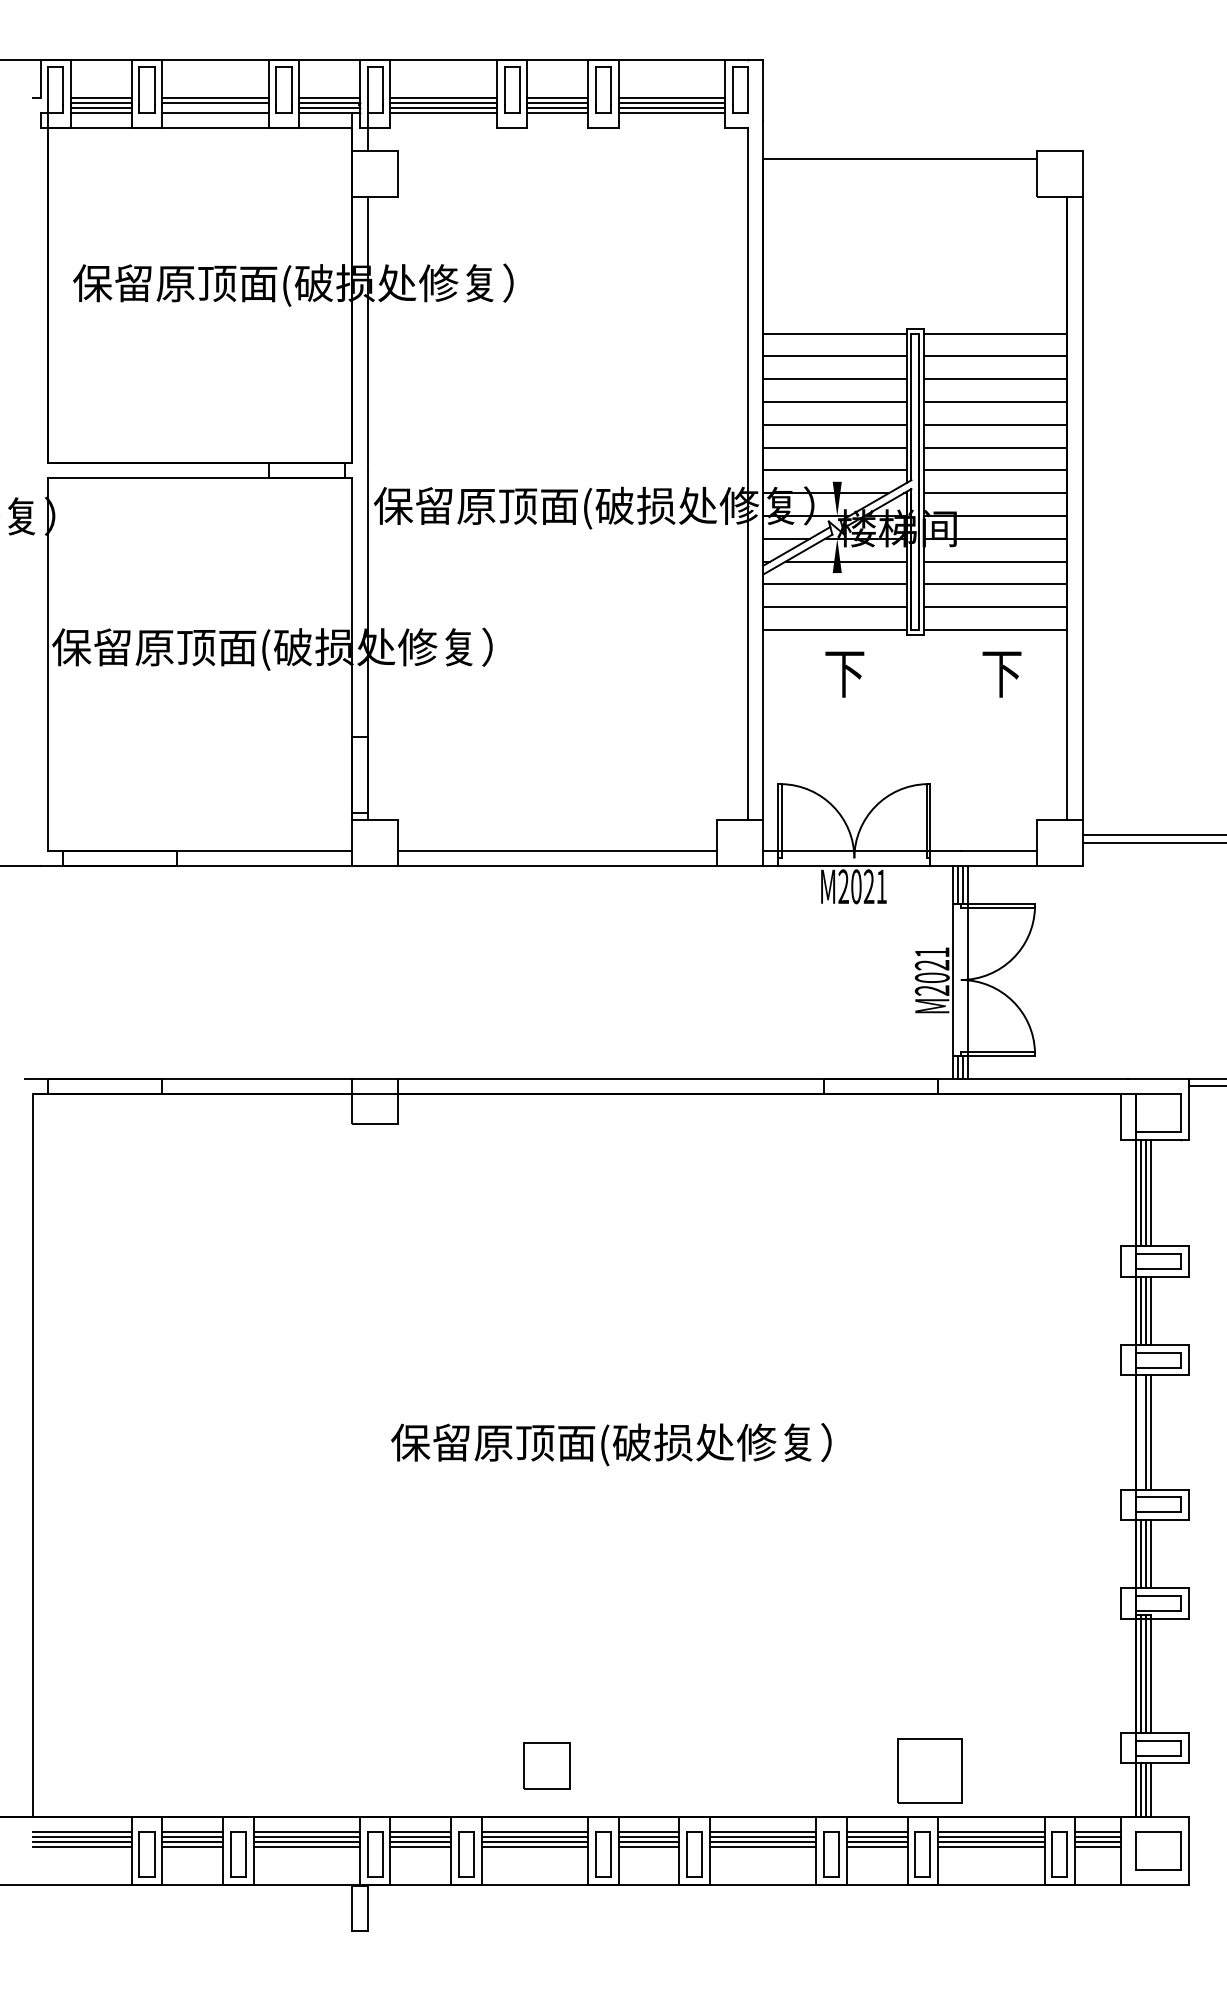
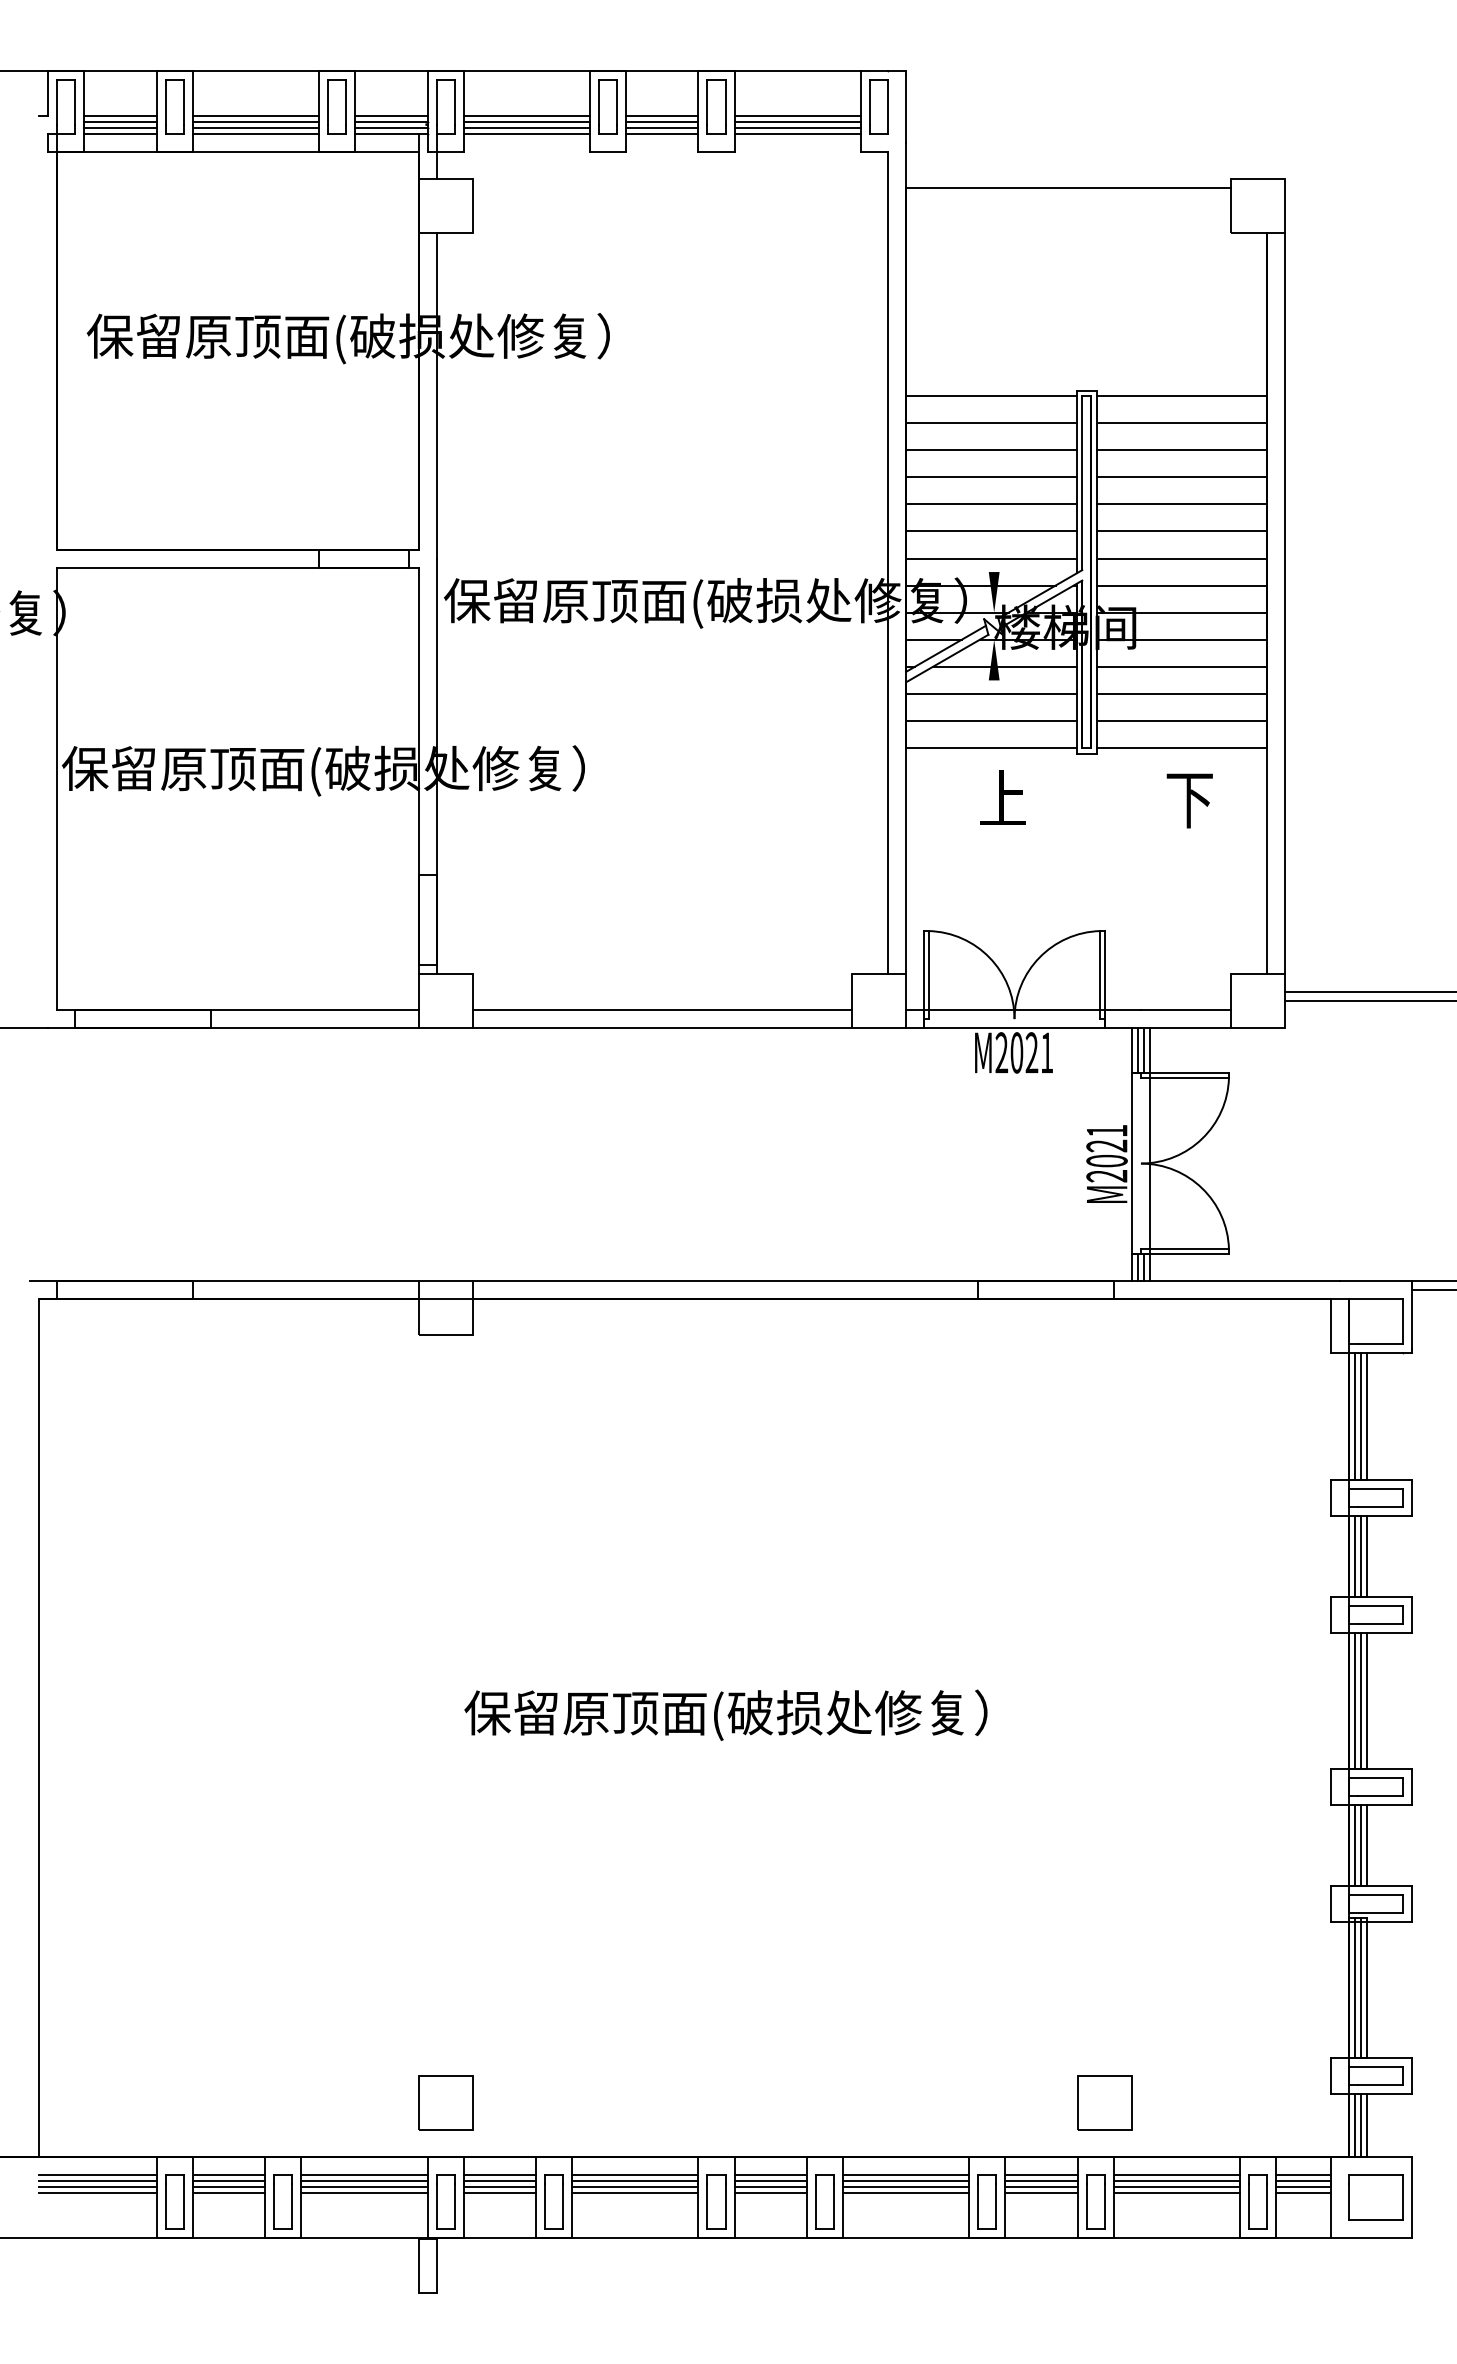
line: (215, 107) -> (255, 127), added
text: (844, 672) -> (1002, 798), 下 -> 上
line: (1140, 1432) -> (1354, 1700), added
part: (546, 1765) -> (444, 2102), moved
part: (930, 1770) -> (1104, 2102), size x0.71

